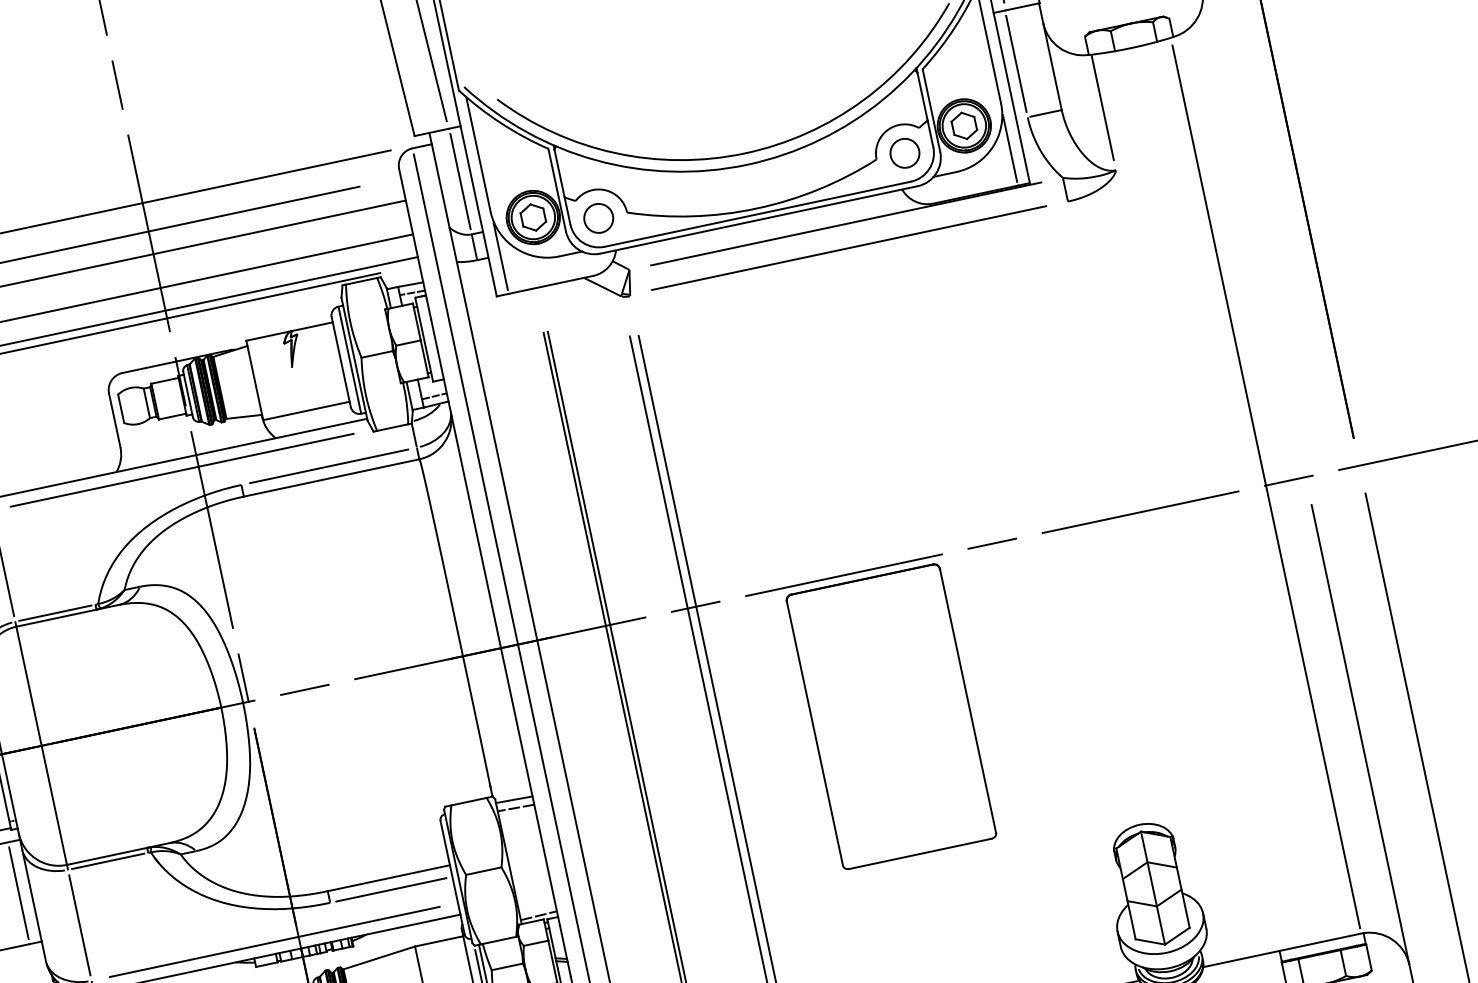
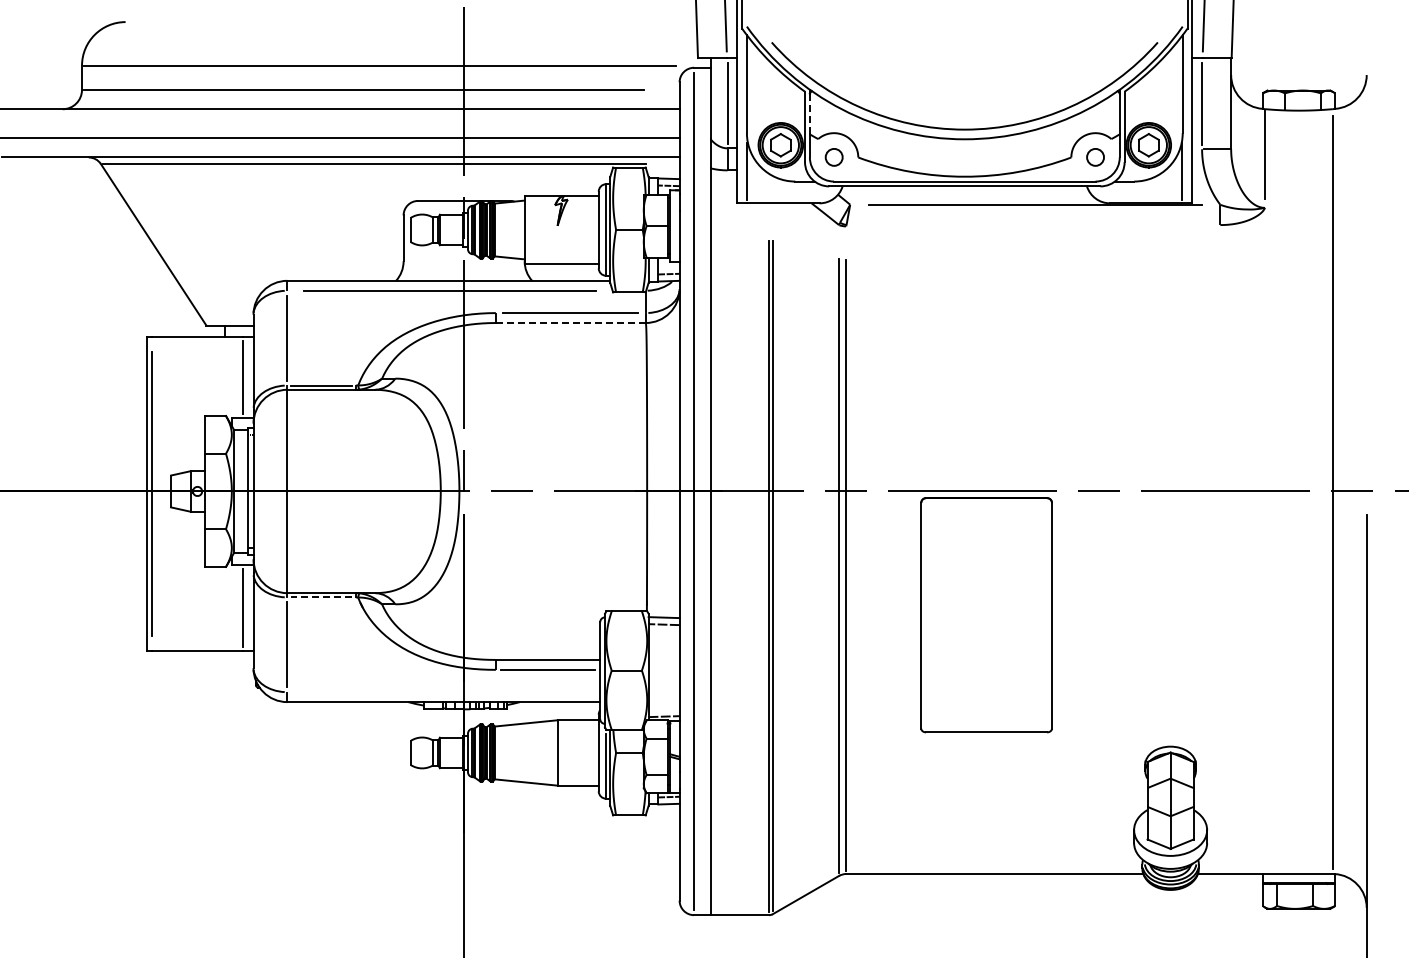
circle: (904, 153) -> (1095, 157), size x0.7
line: (559, 174) -> (809, 114), solid -> dashed
circle: (599, 218) -> (834, 157), size x0.7
line: (849, 248) -> (1033, 225), removed
line: (331, 478) -> (570, 323), solid -> dashed
line: (108, 861) -> (321, 597), solid -> dashed
line: (274, 942) -> (443, 692), removed

